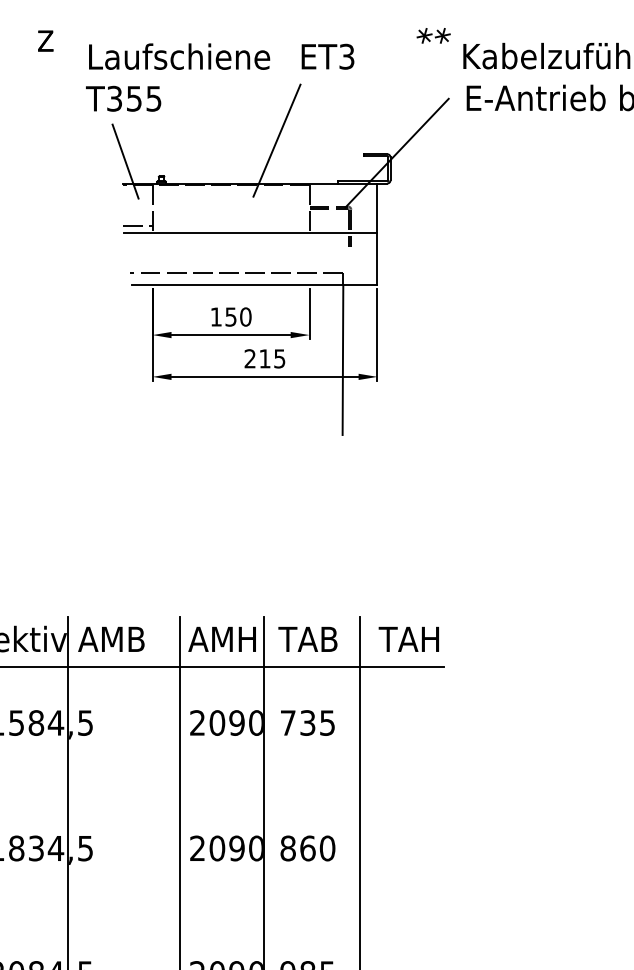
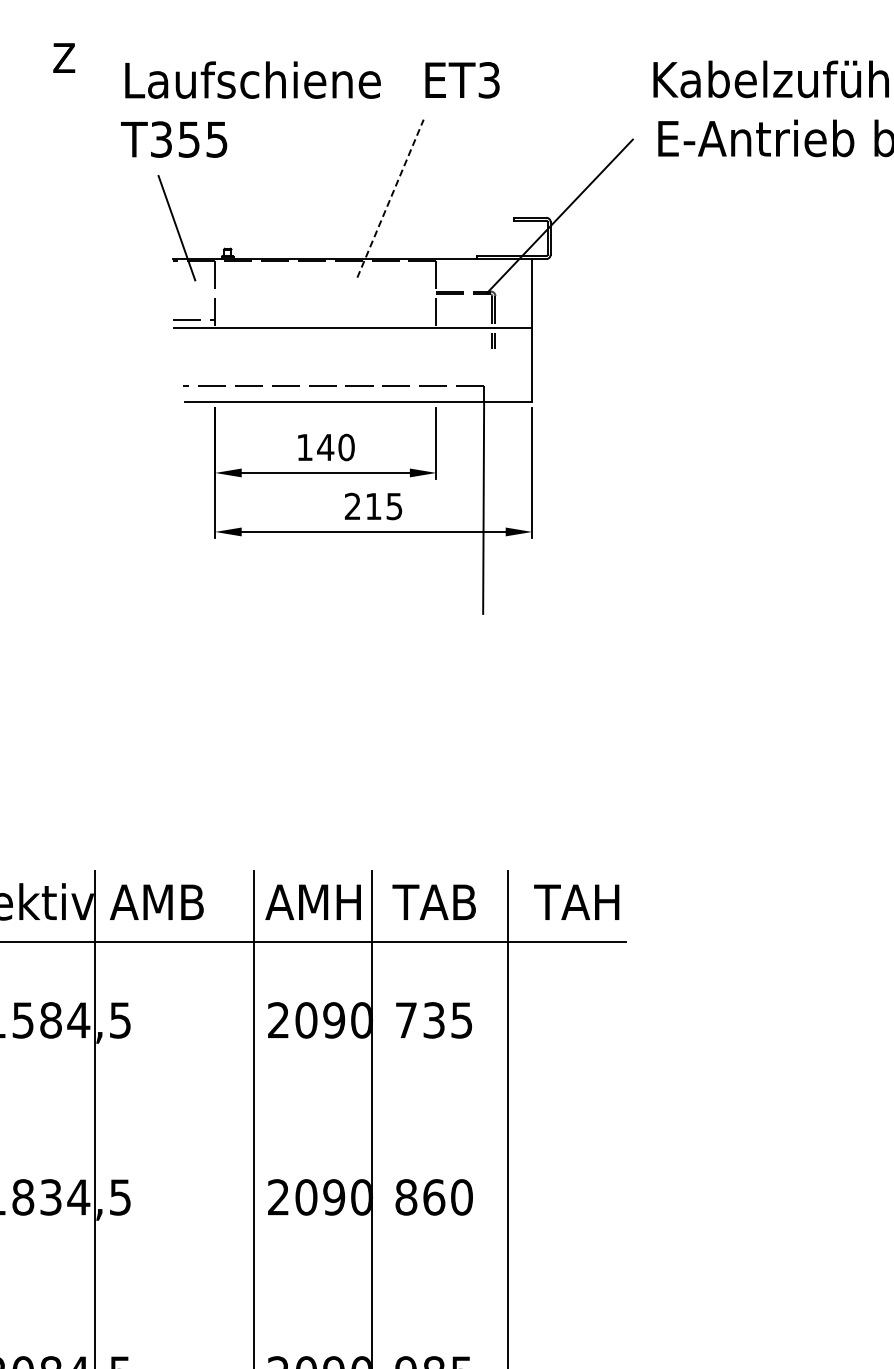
part: (433, 35) -> (611, 50), removed
line: (276, 140) -> (390, 198), solid -> dashed
text: (230, 317) -> (325, 447), 150 -> 140

